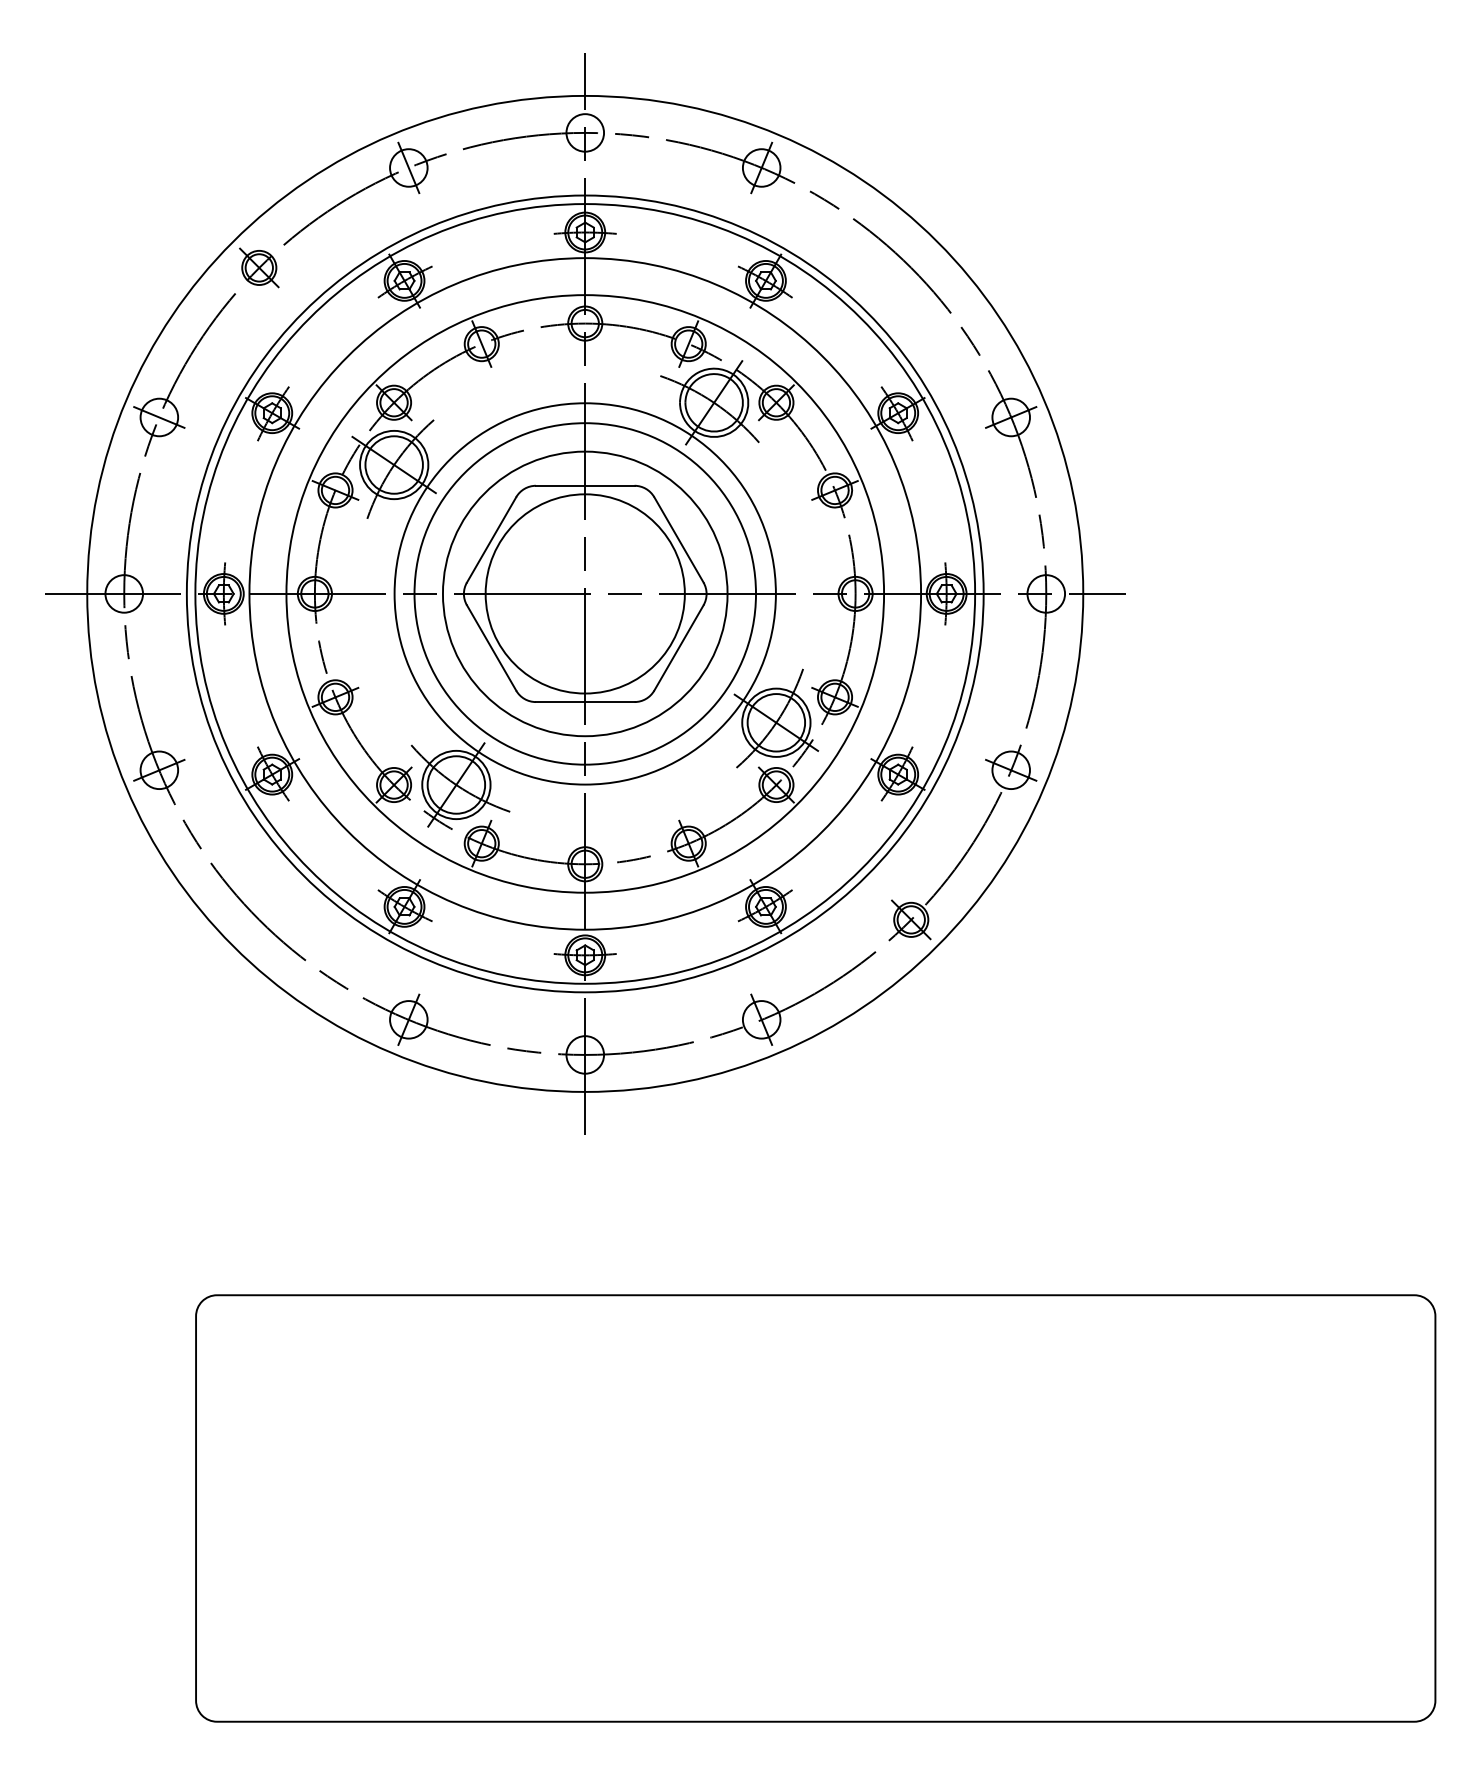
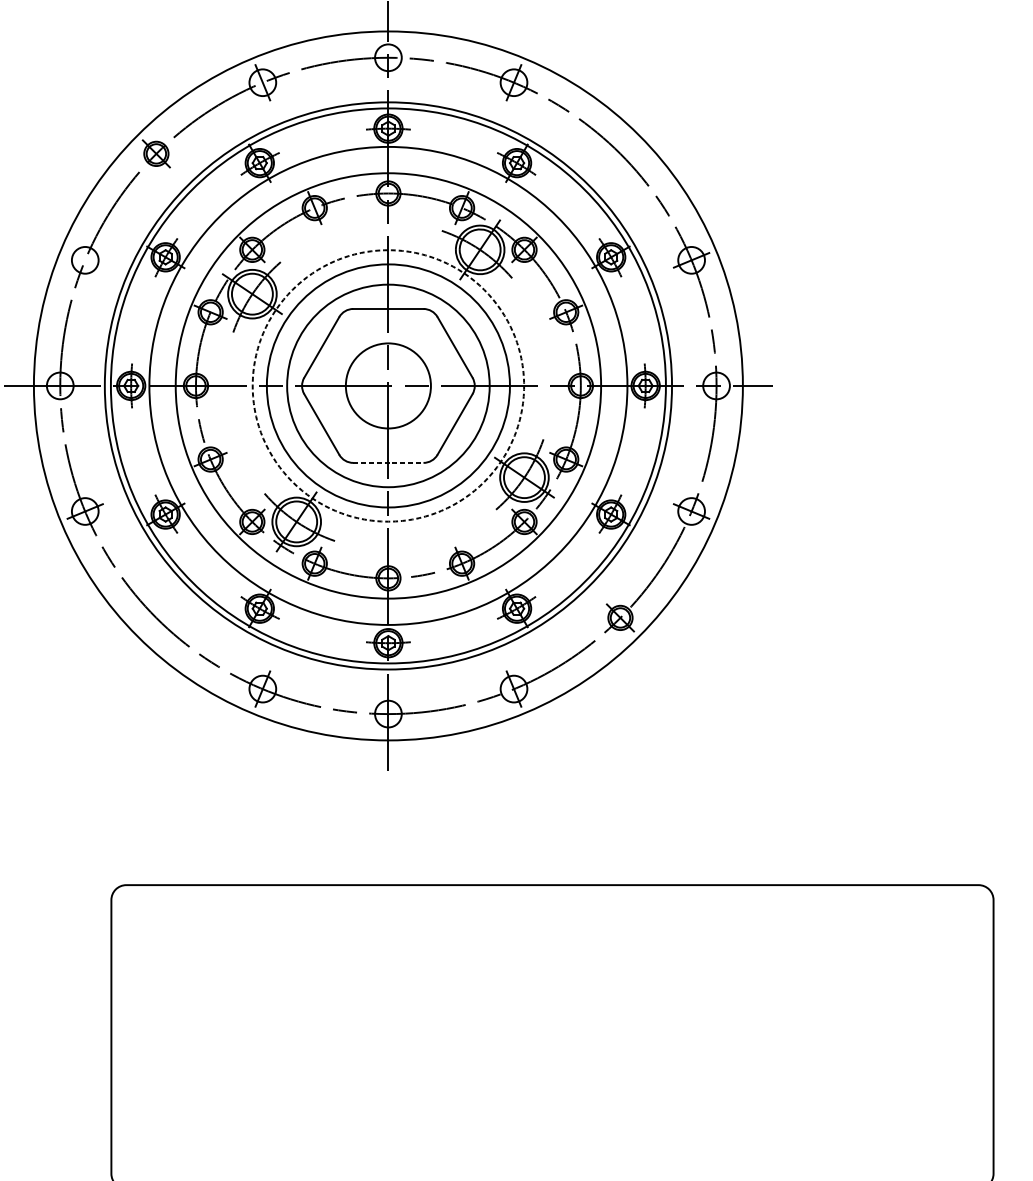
line: (159, 417) -> (85, 260), removed
circle: (584, 593) -> (387, 385), size x0.6
circle: (584, 593) -> (387, 385), solid -> dashed
line: (585, 702) -> (388, 463), solid -> dashed

